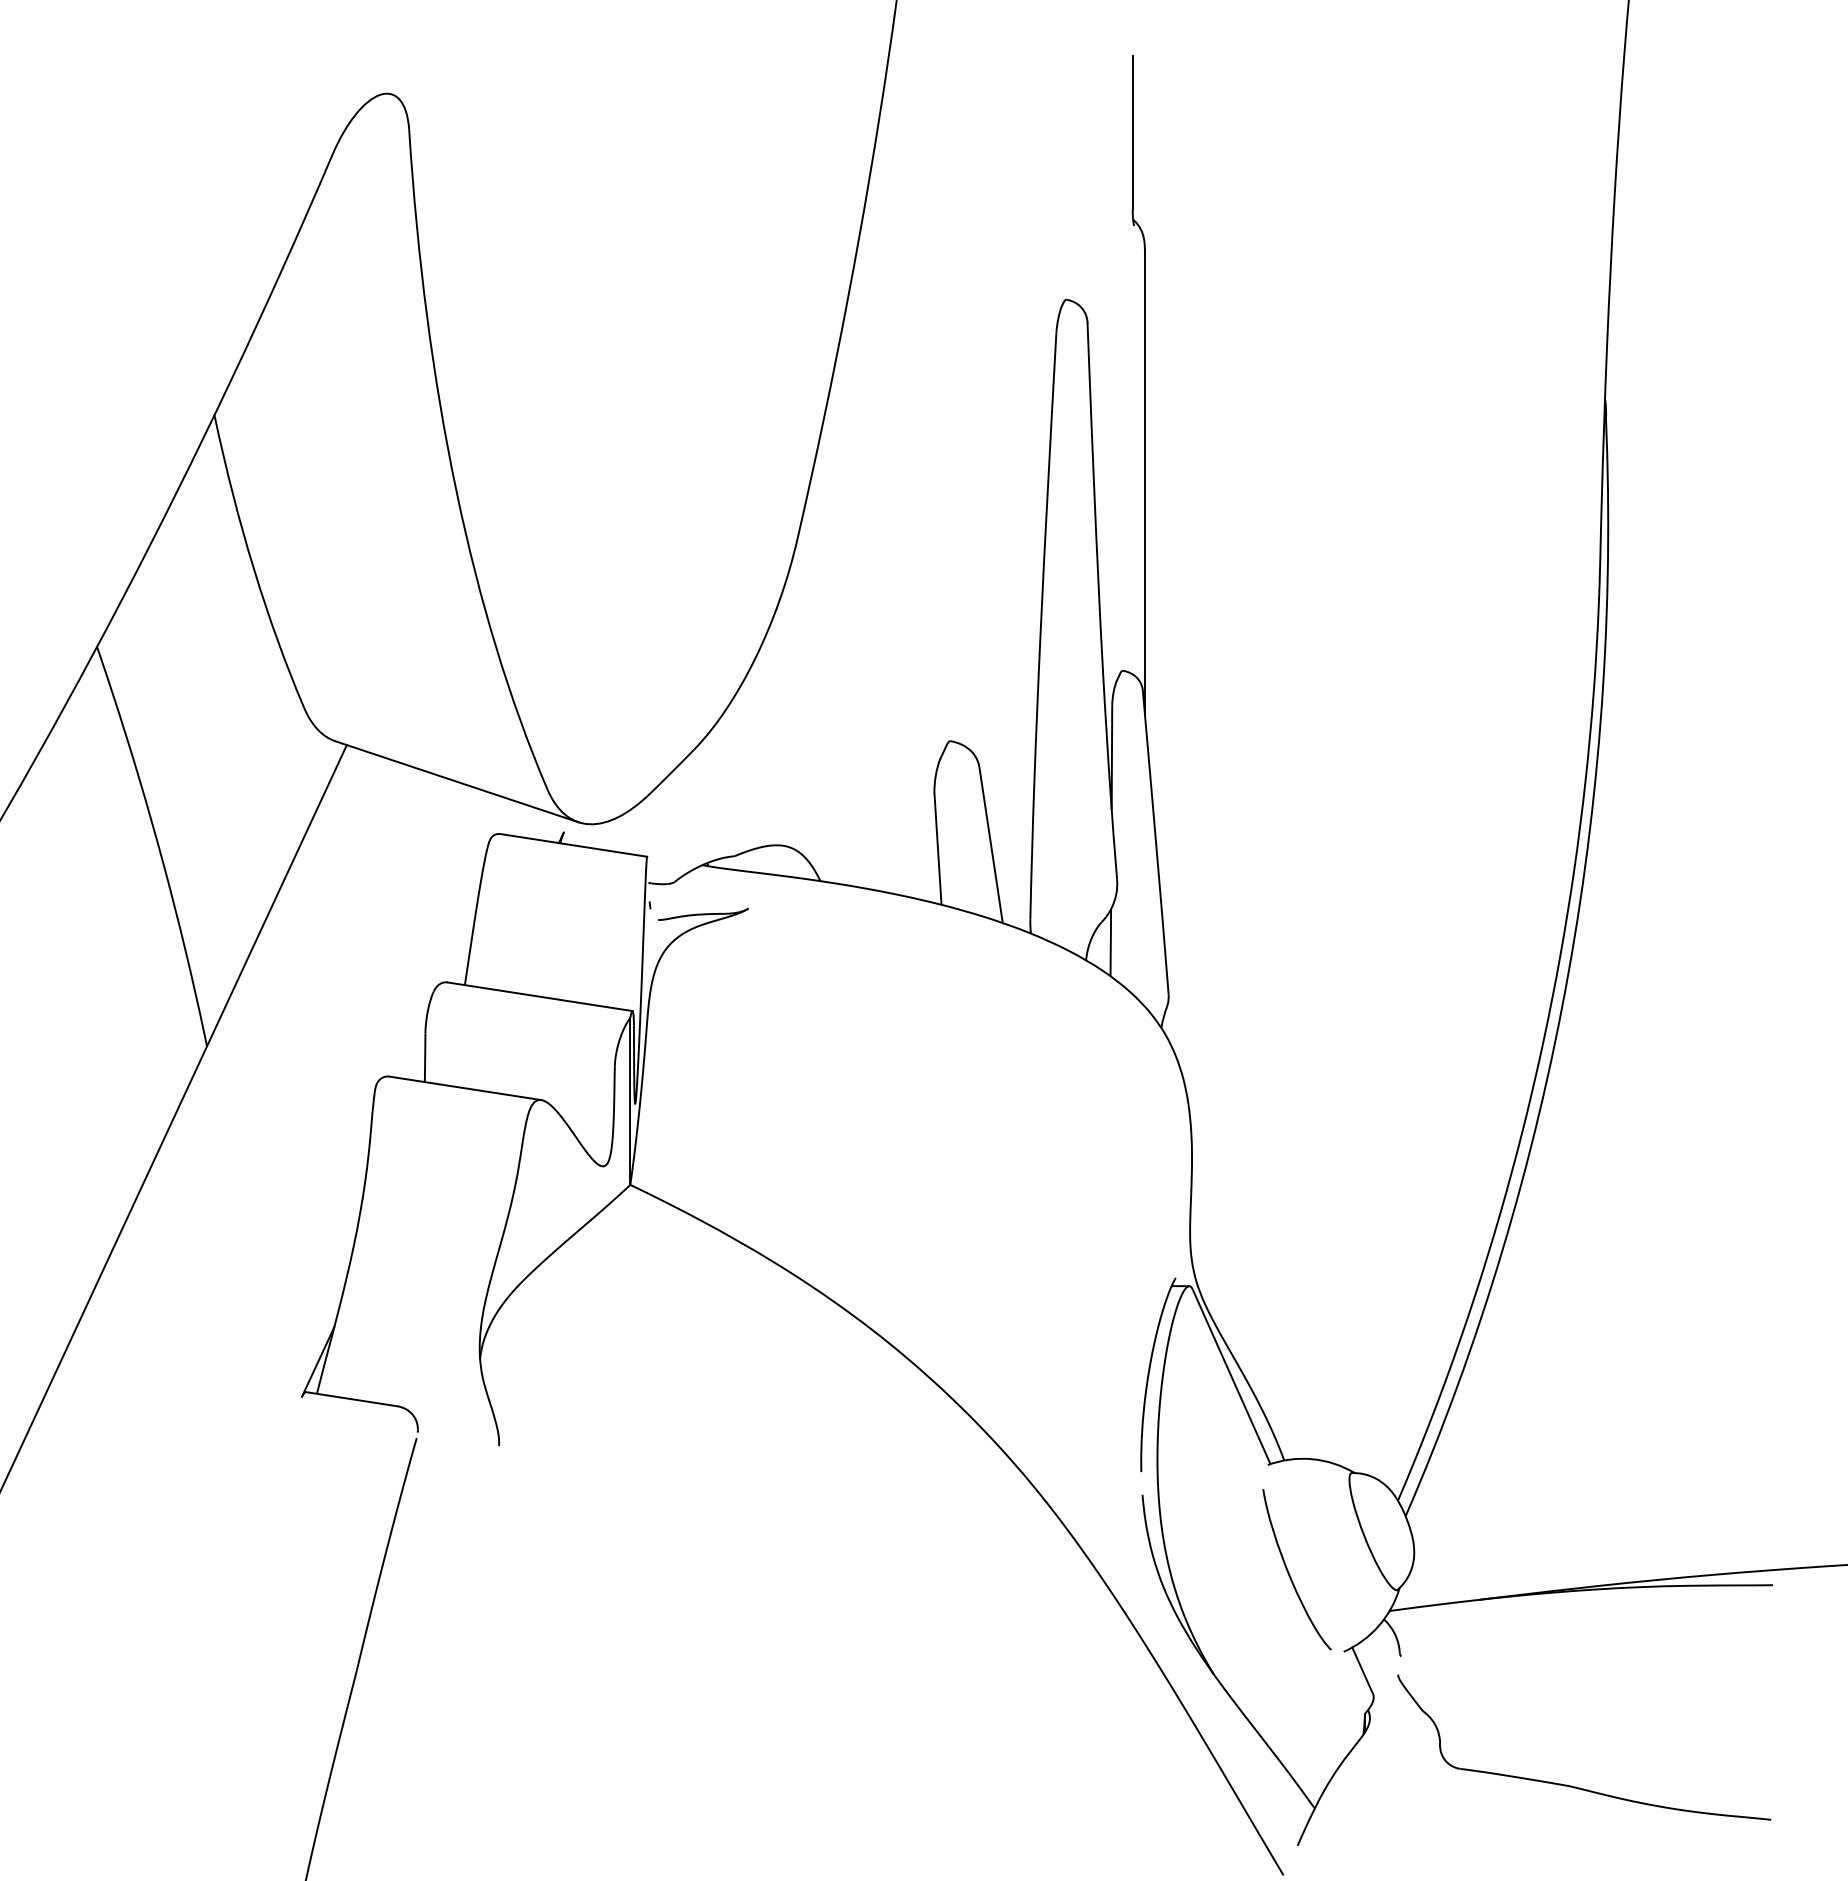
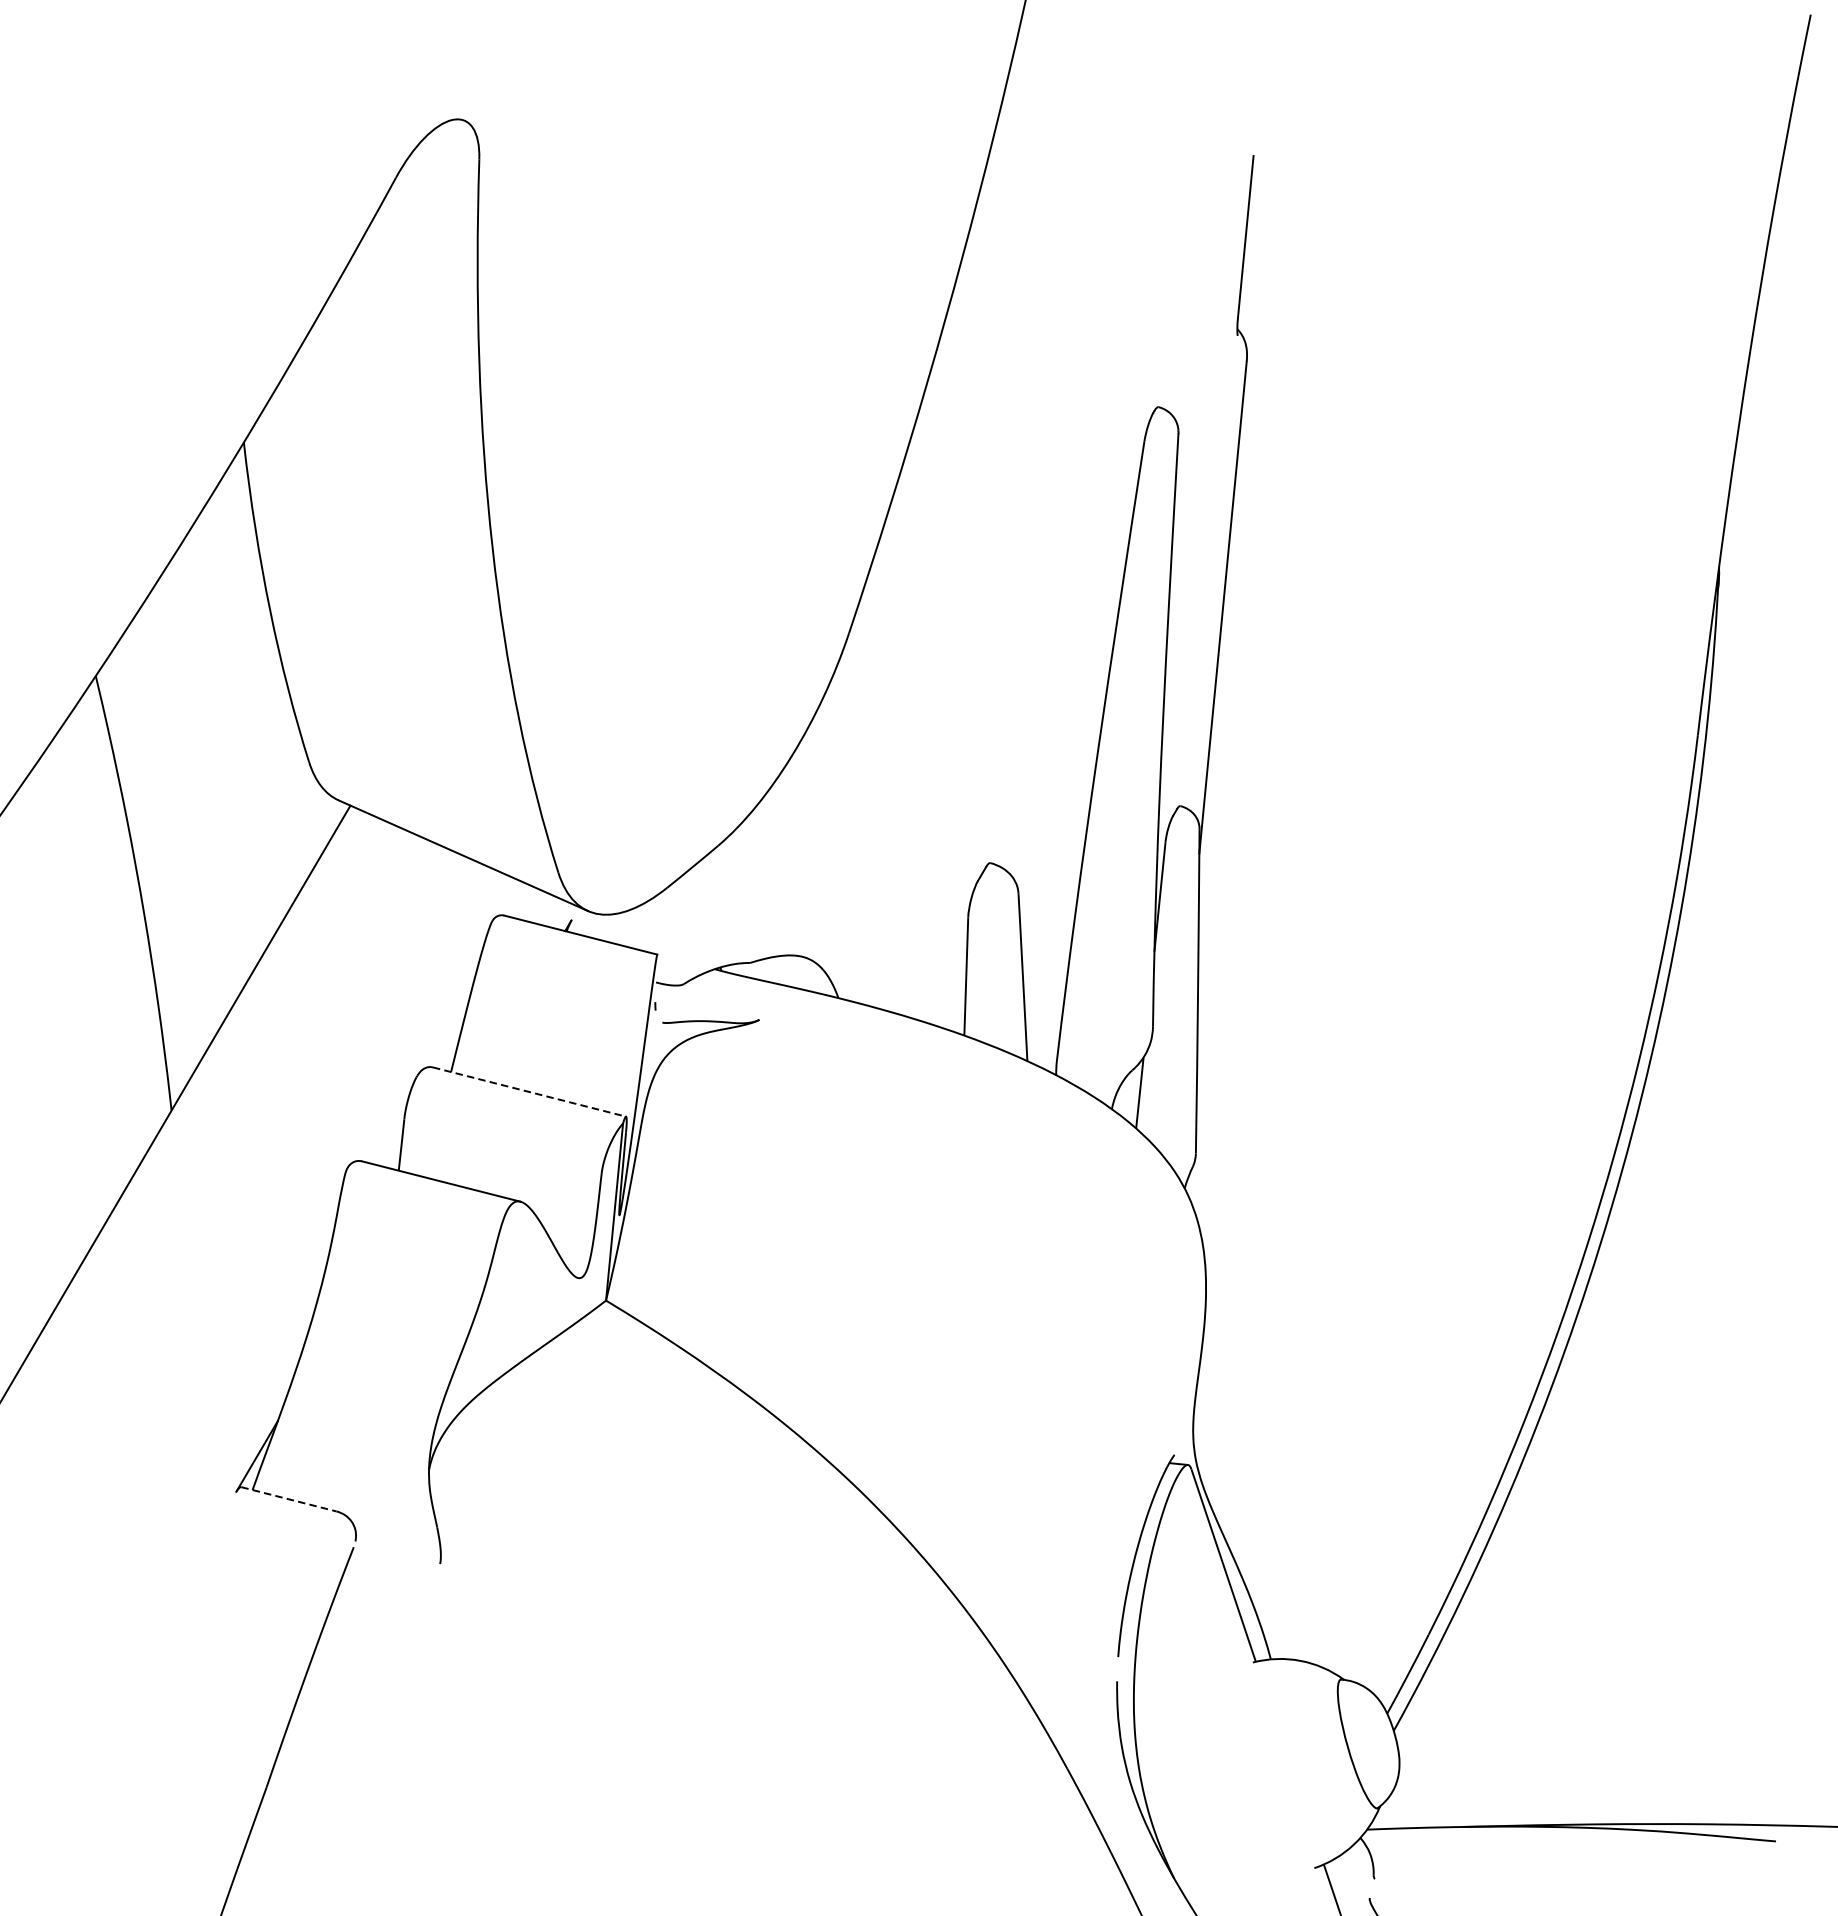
line: (540, 996) -> (530, 1091), solid -> dashed
line: (352, 1399) -> (289, 1499), solid -> dashed
curve: (1289, 1572) -> (1264, 1778), removed

